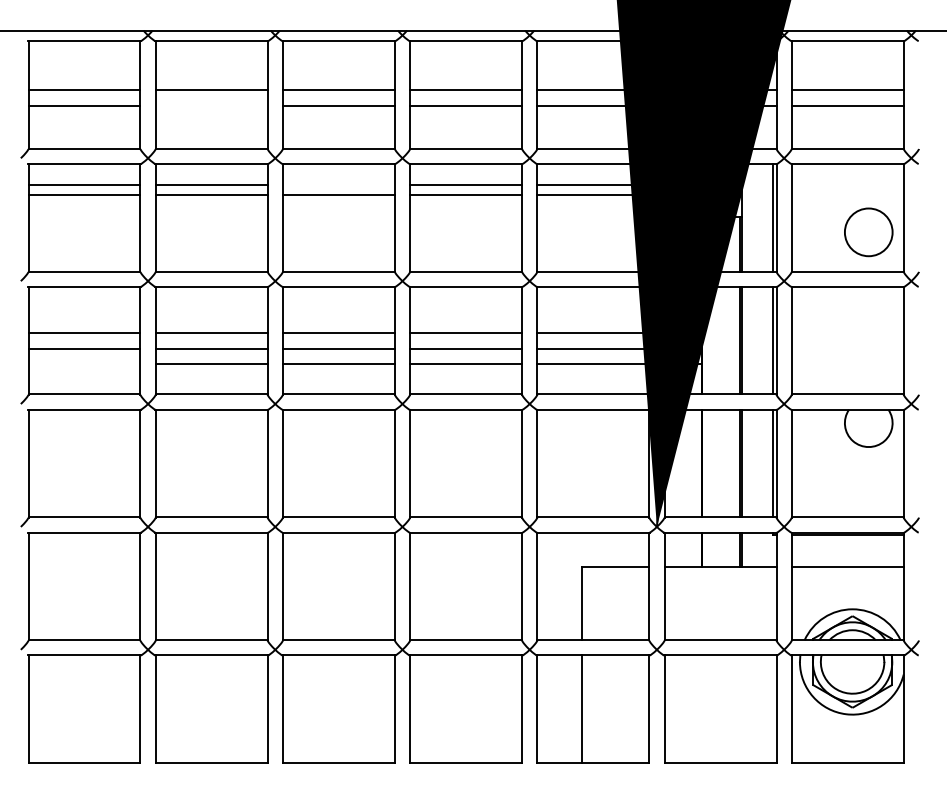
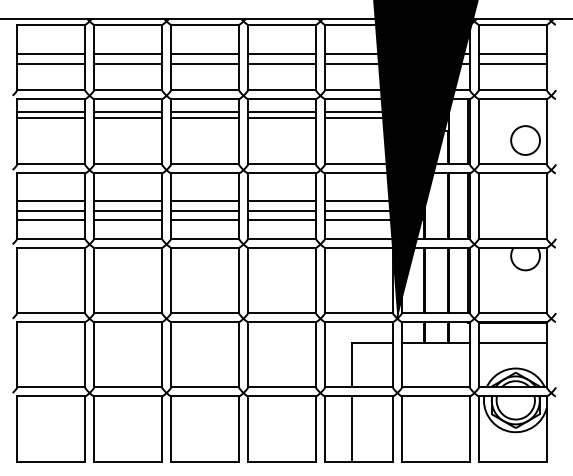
line: (212, 104) -> (128, 63), added
line: (337, 184) -> (204, 111), added
line: (84, 364) -> (51, 220), added

